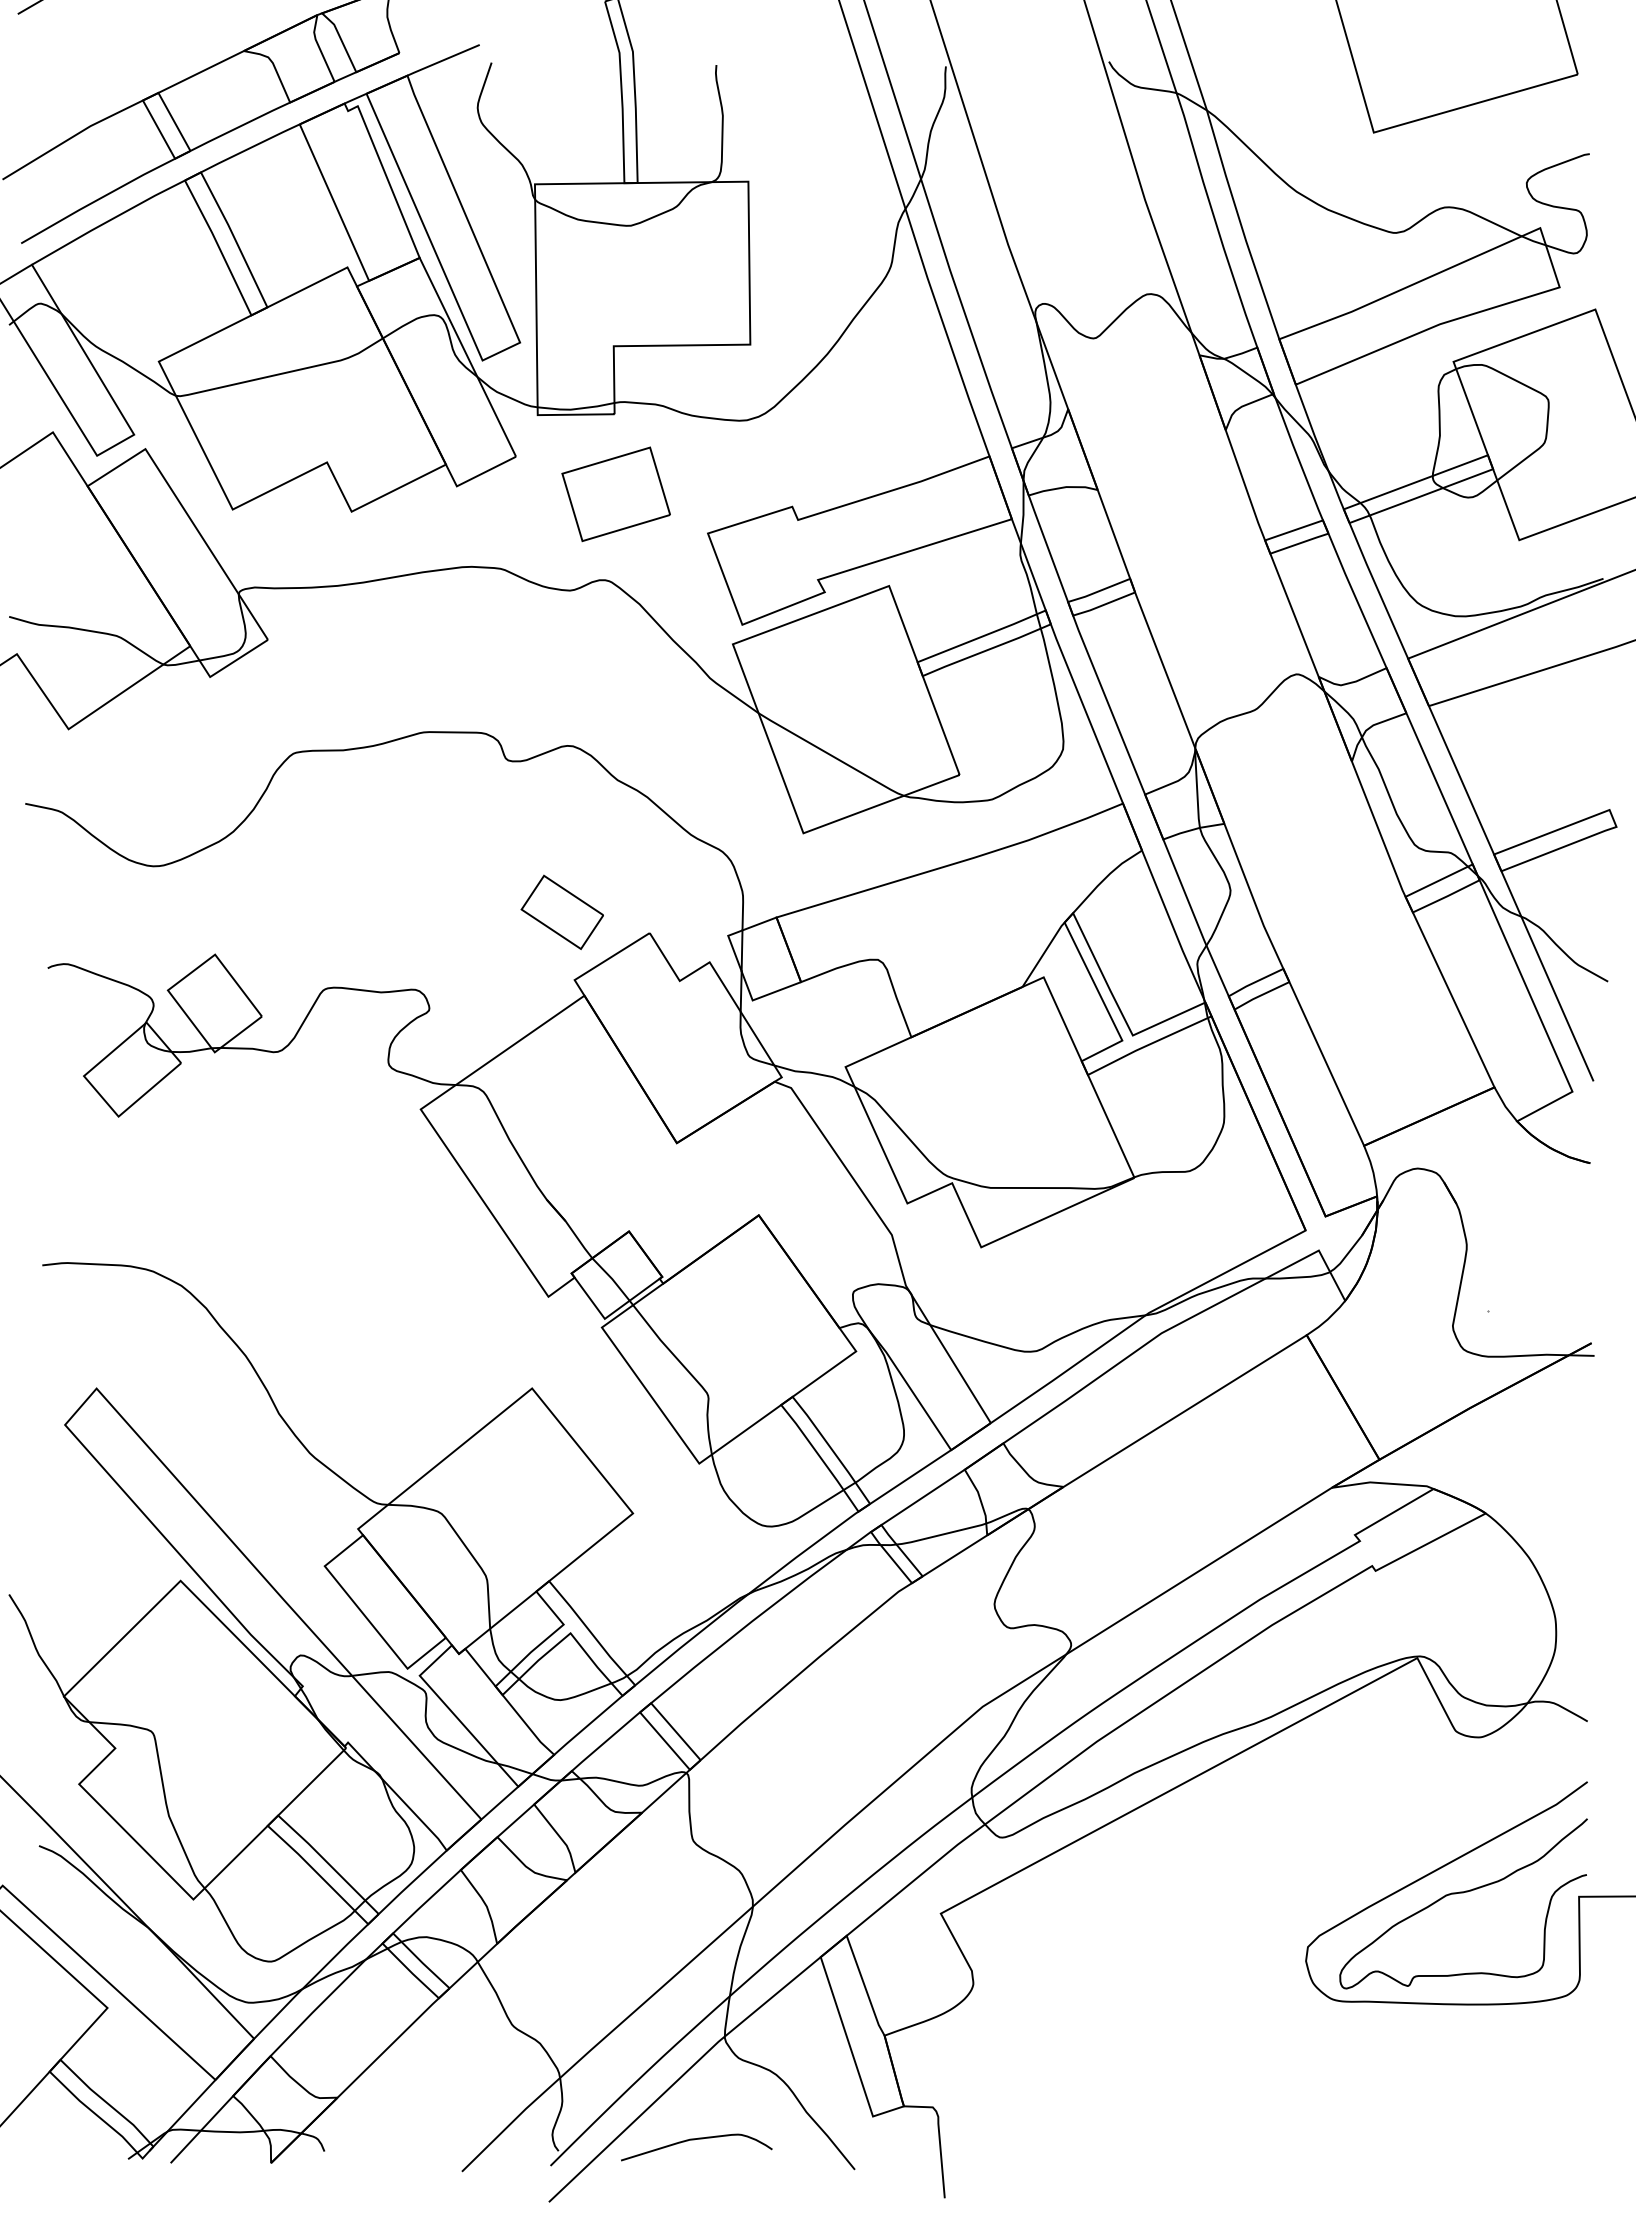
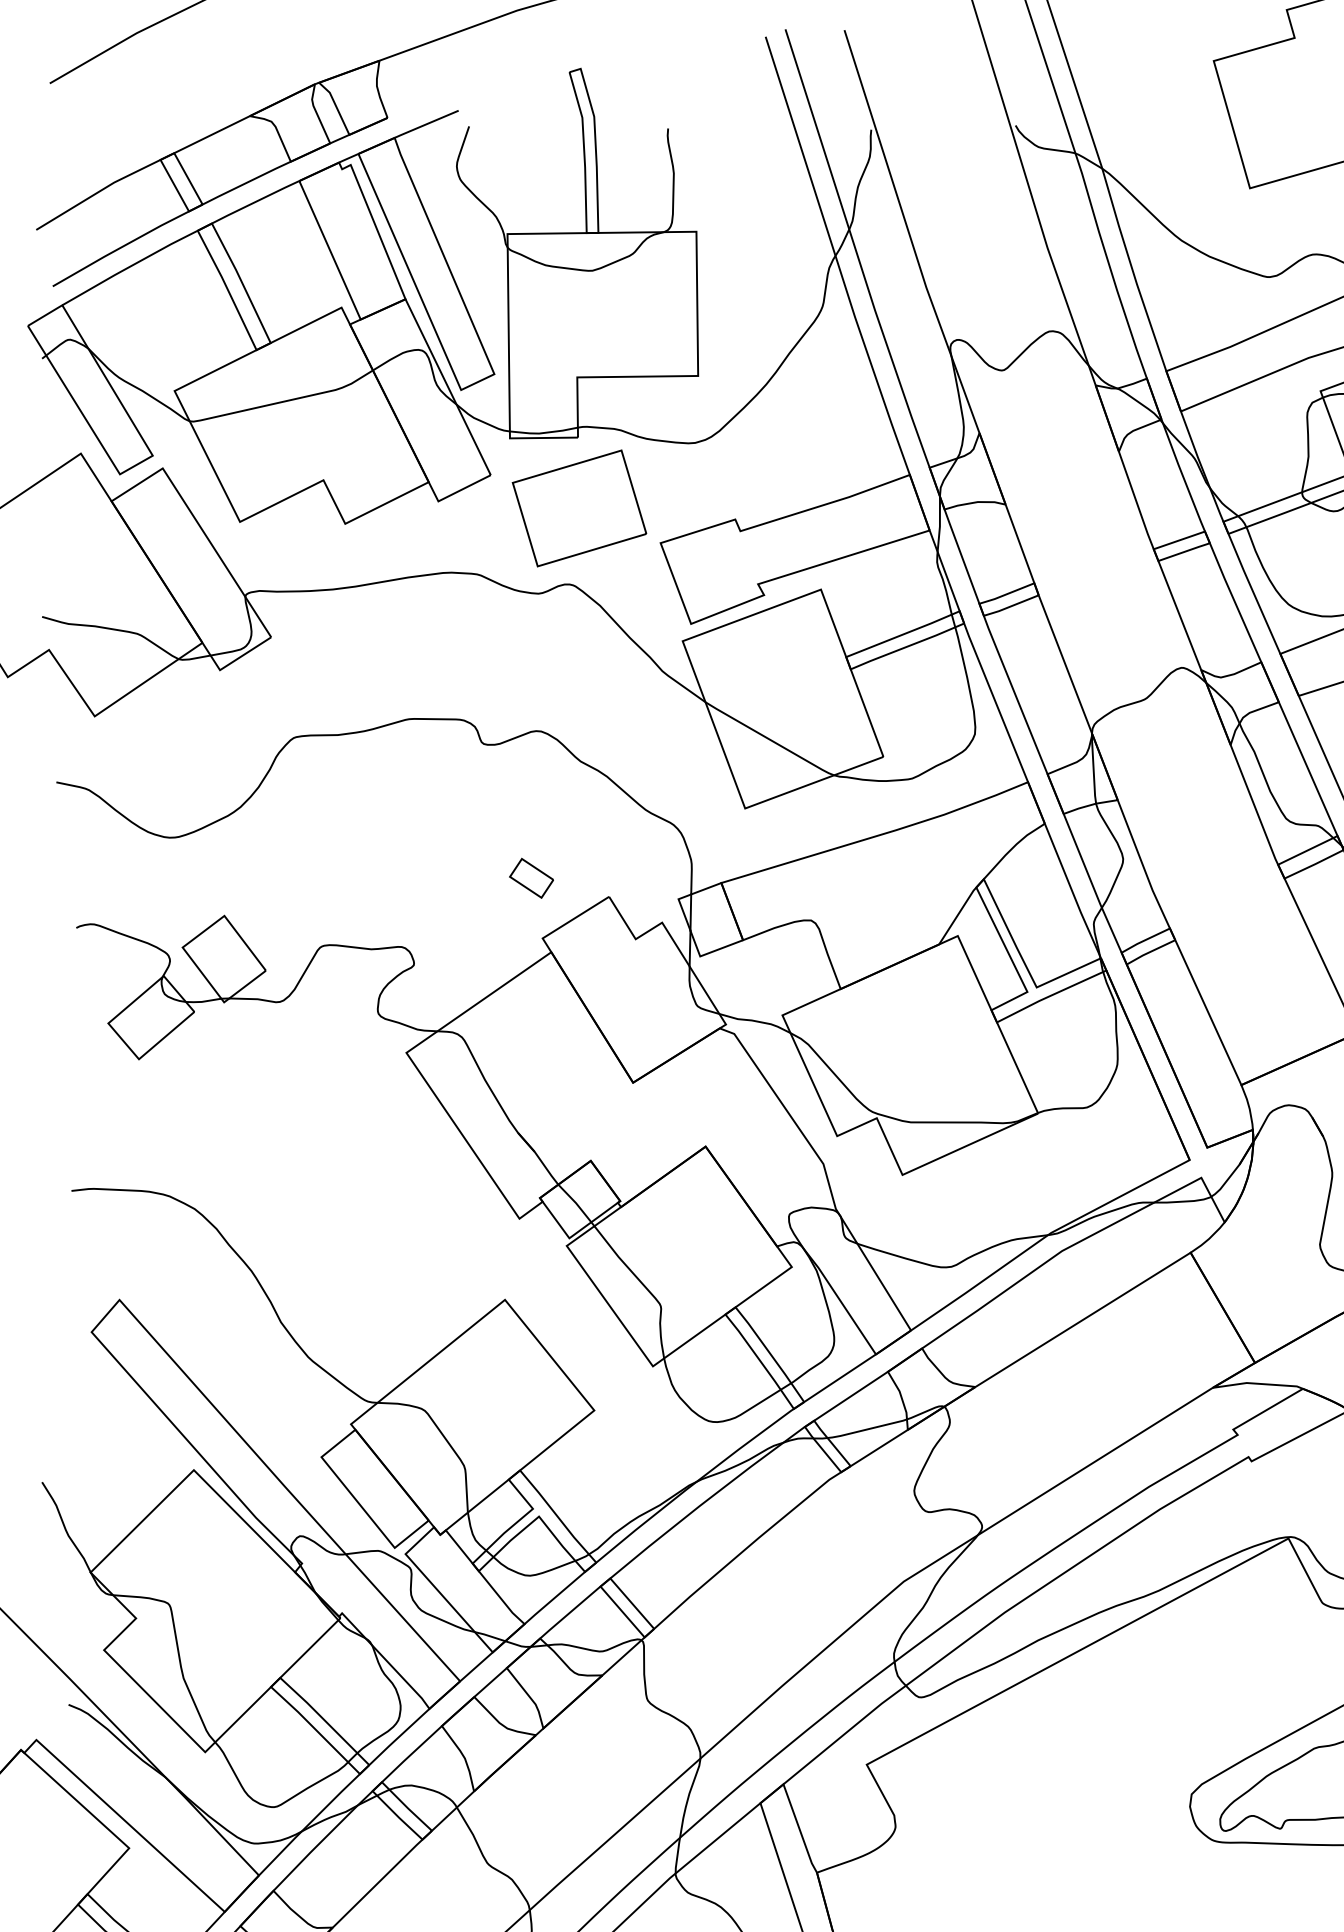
part: (615, 494) -> (578, 508), size x1.4
part: (561, 911) -> (531, 877), size x0.6

